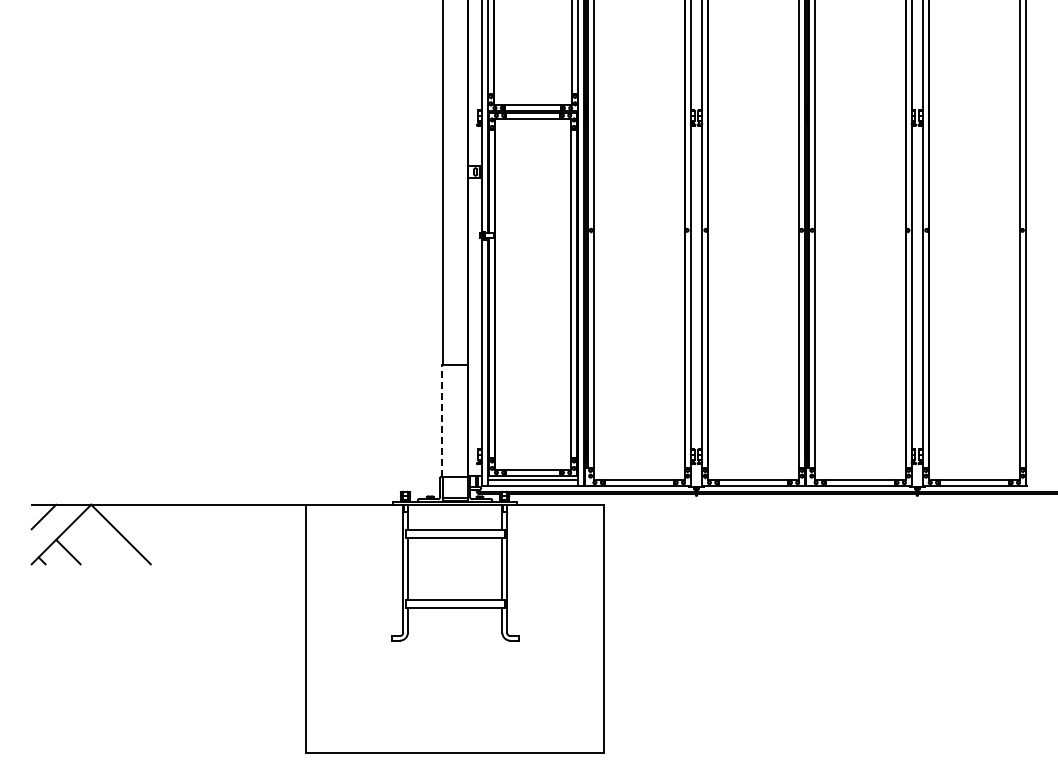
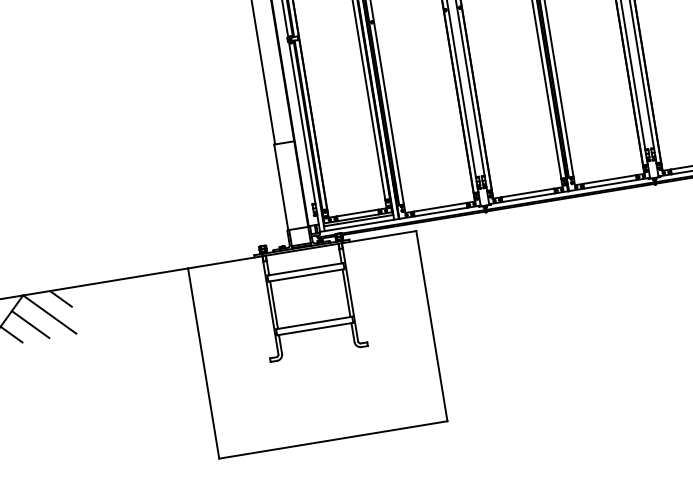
line: (441, 421) -> (281, 187), dashed -> solid
line: (138, 516) -> (60, 298), added
line: (94, 543) -> (30, 324), added

